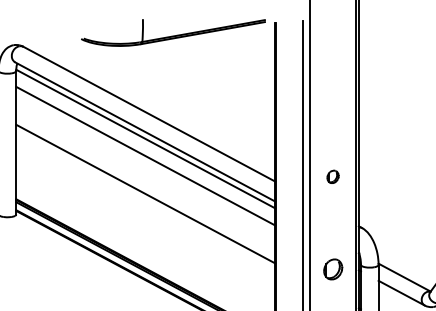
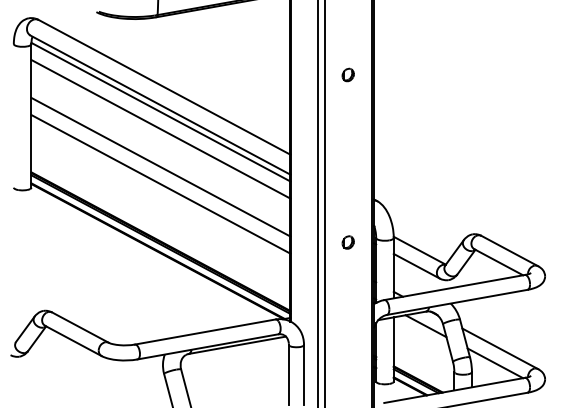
part: (332, 176) -> (347, 74), moved
line: (145, 211) -> (160, 184), added
part: (332, 269) -> (347, 242), size x0.62

